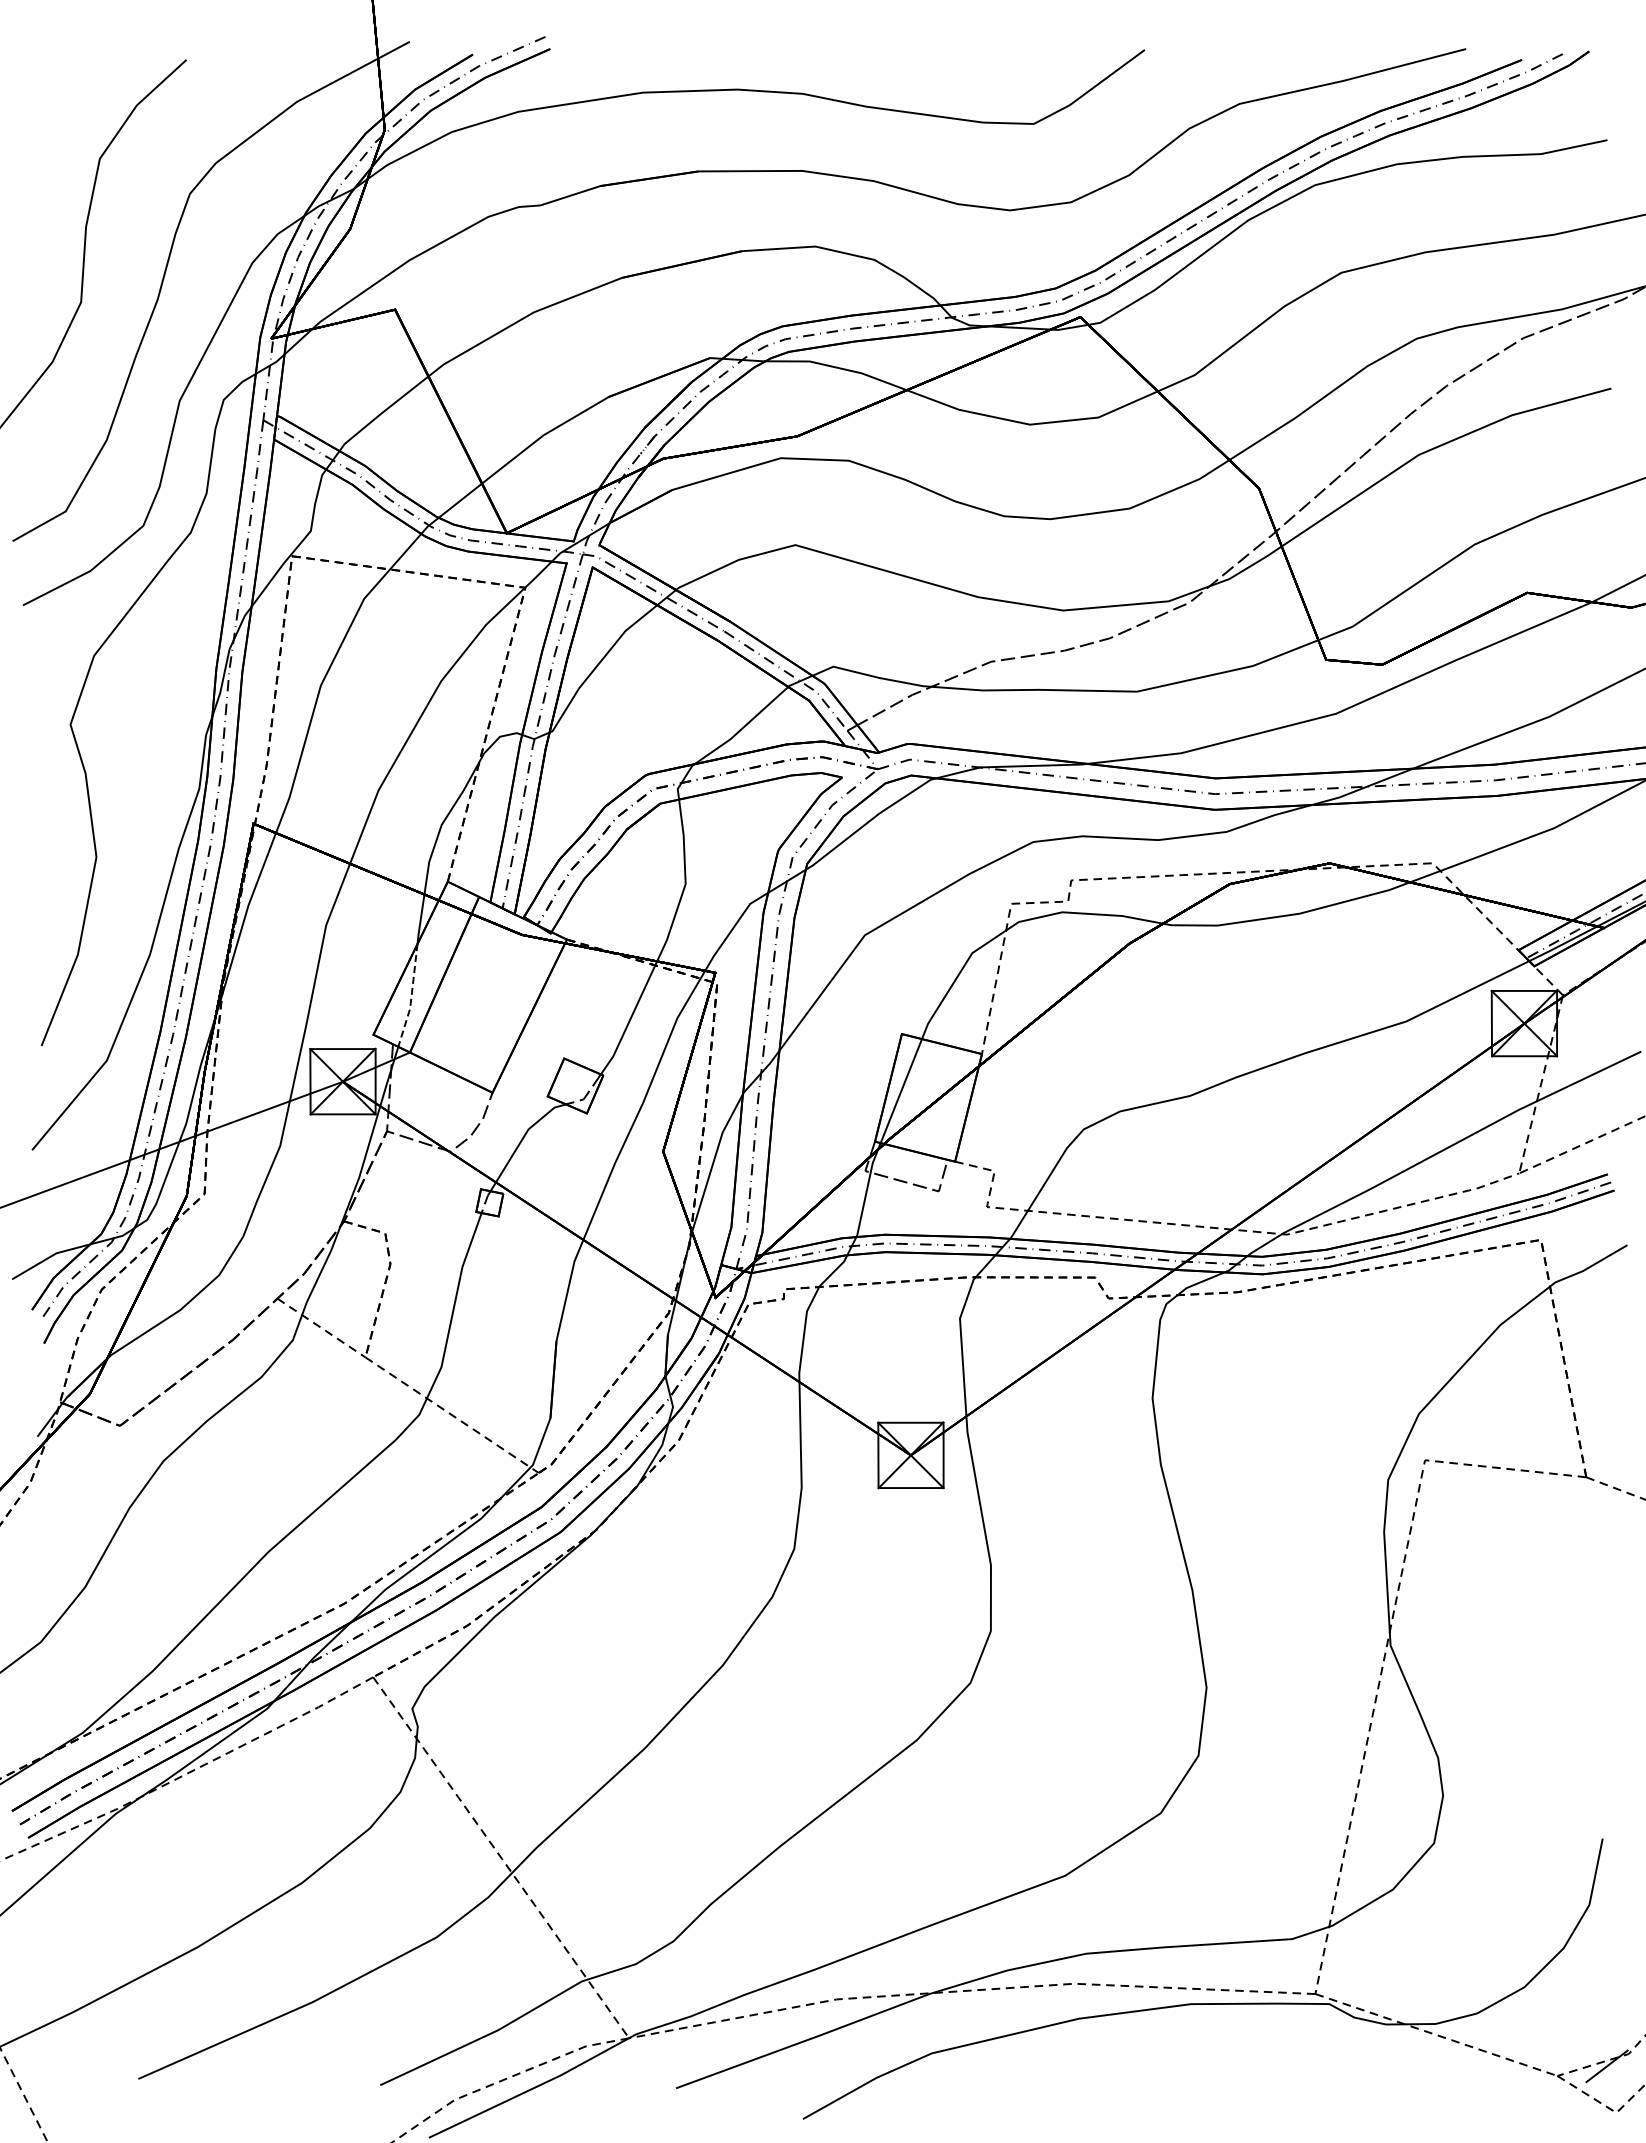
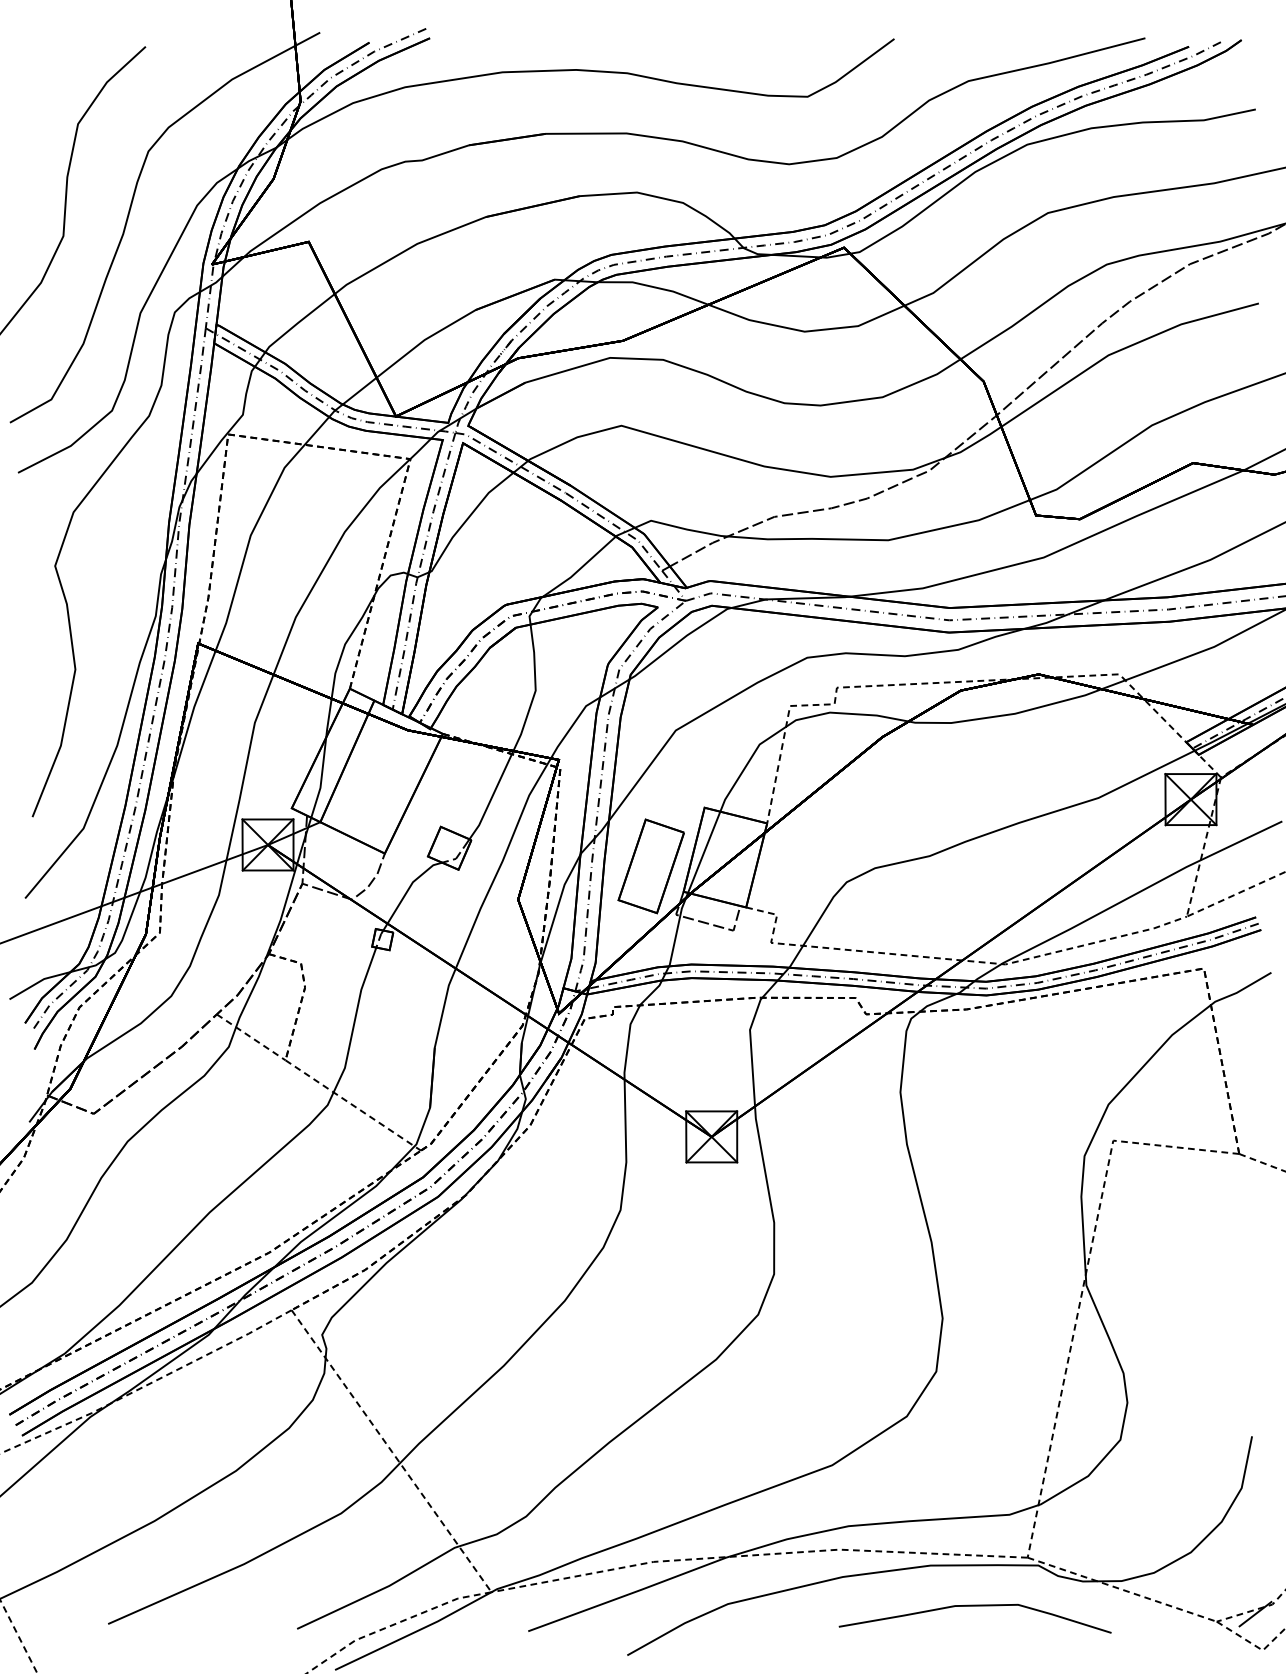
line: (411, 996) -> (321, 778), dashed -> solid
part: (833, 1109) -> (651, 866), added
curve: (1247, 2056) -> (974, 1606), added

